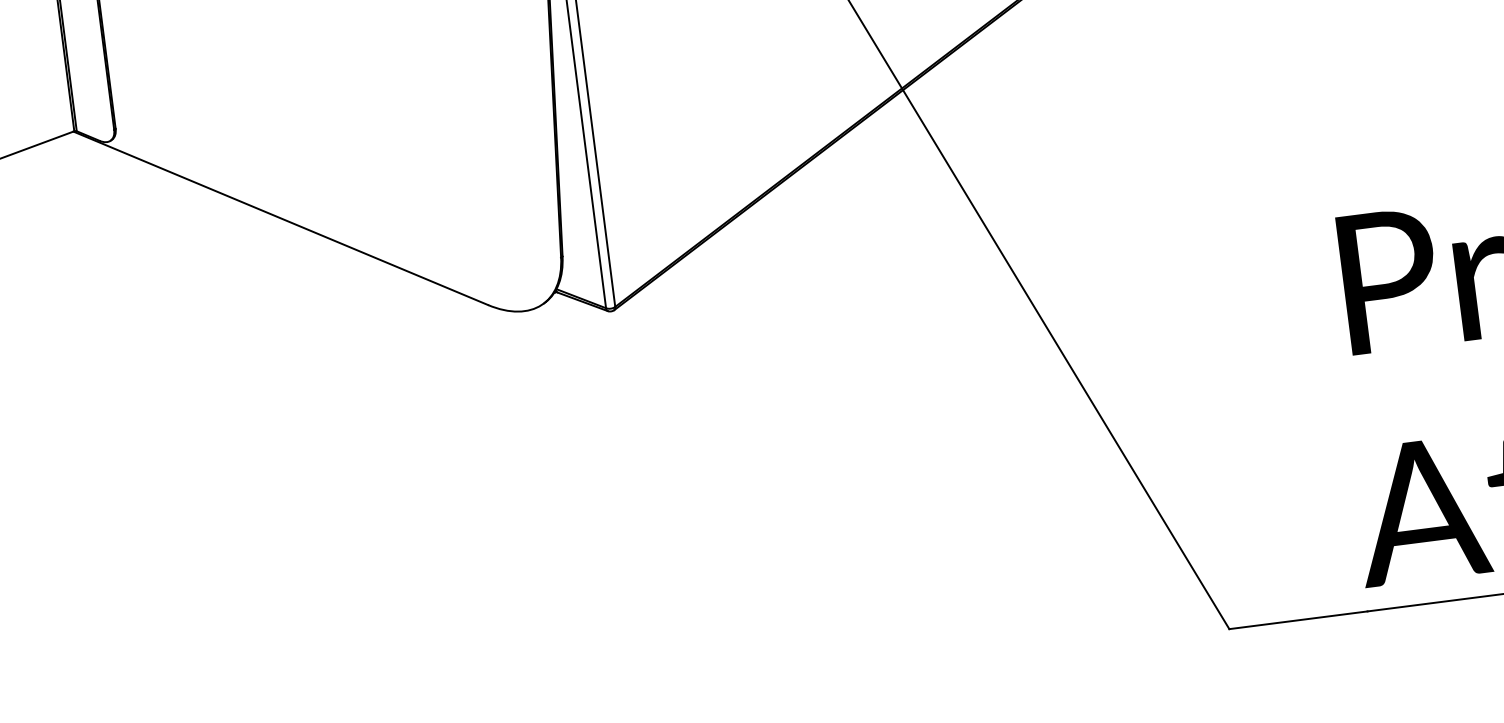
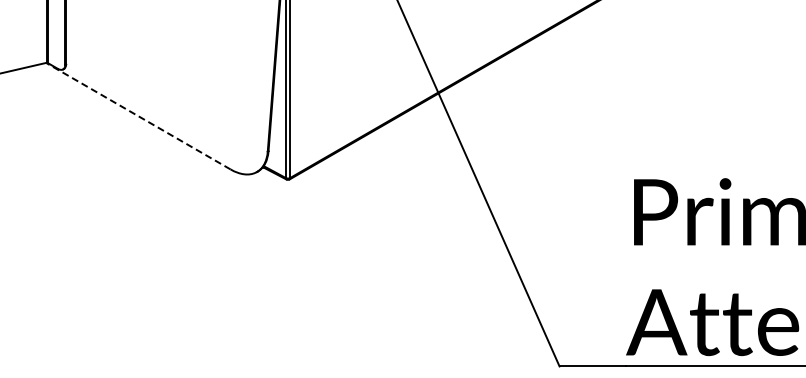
line: (278, 217) -> (137, 115), solid -> dashed

